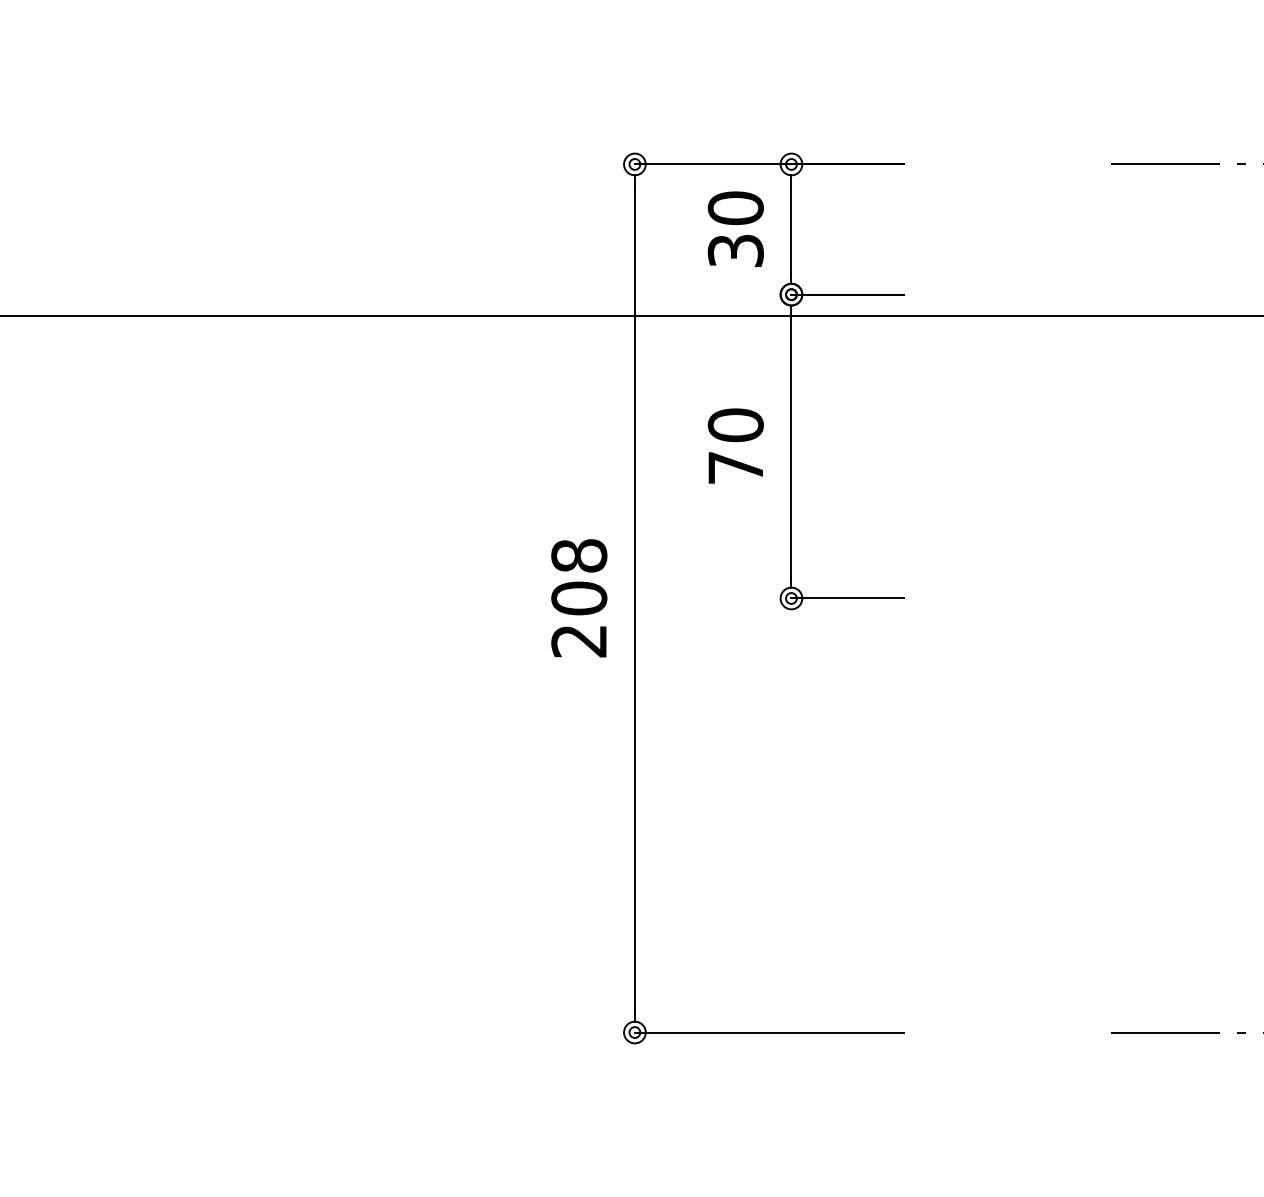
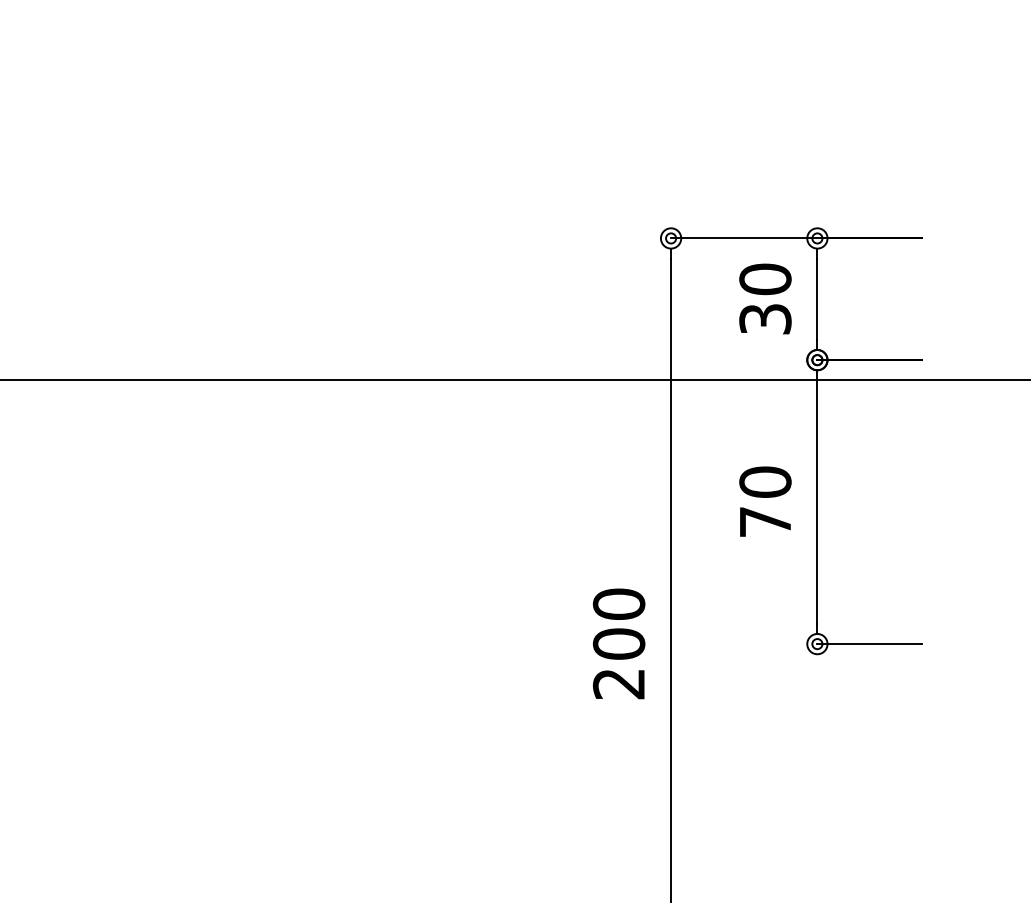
text: (579, 555) -> (619, 603), 208 -> 200

